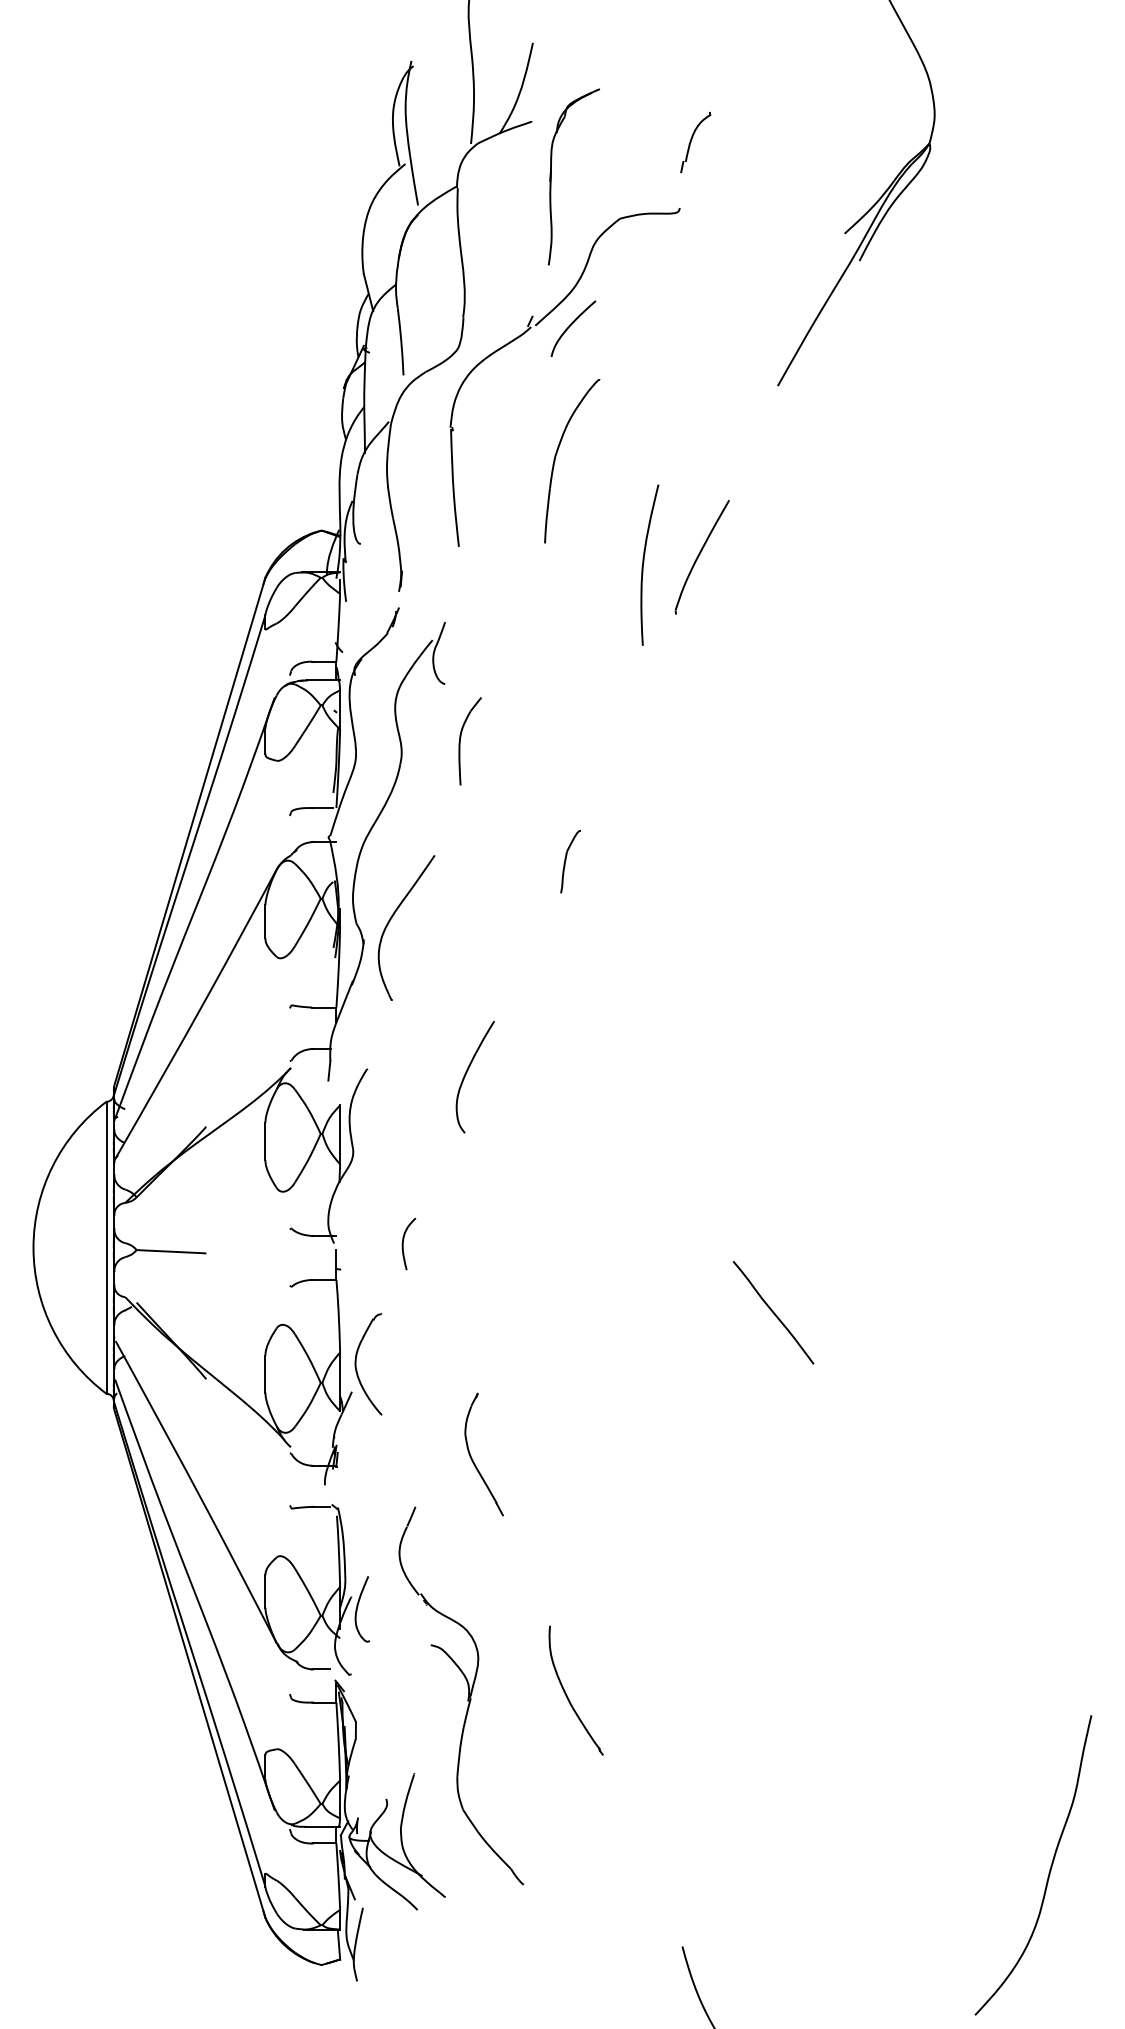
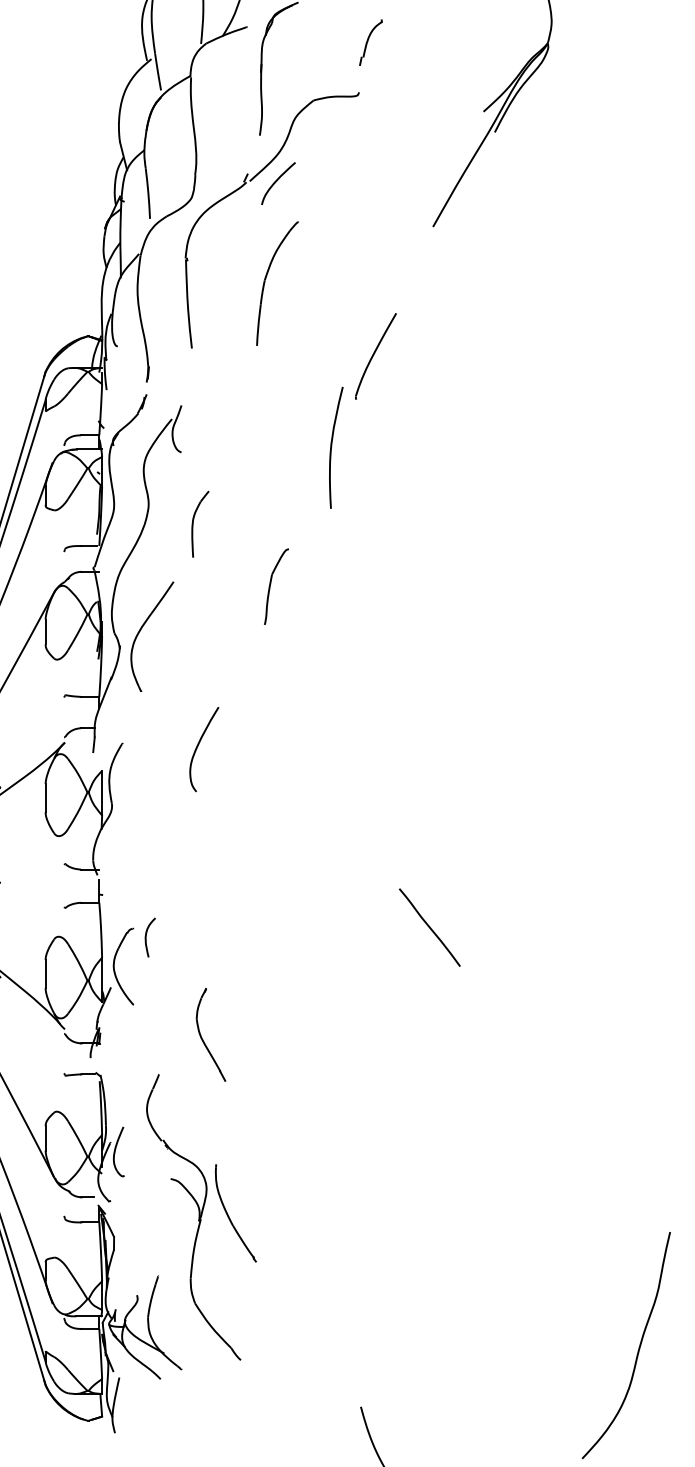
curve: (644, 562) -> (332, 445), moved
part: (461, 737) -> (193, 521), moved
part: (570, 861) -> (276, 586), size x1.6
curve: (403, 1243) -> (146, 937), moved
part: (567, 1695) -> (229, 1217), moved

